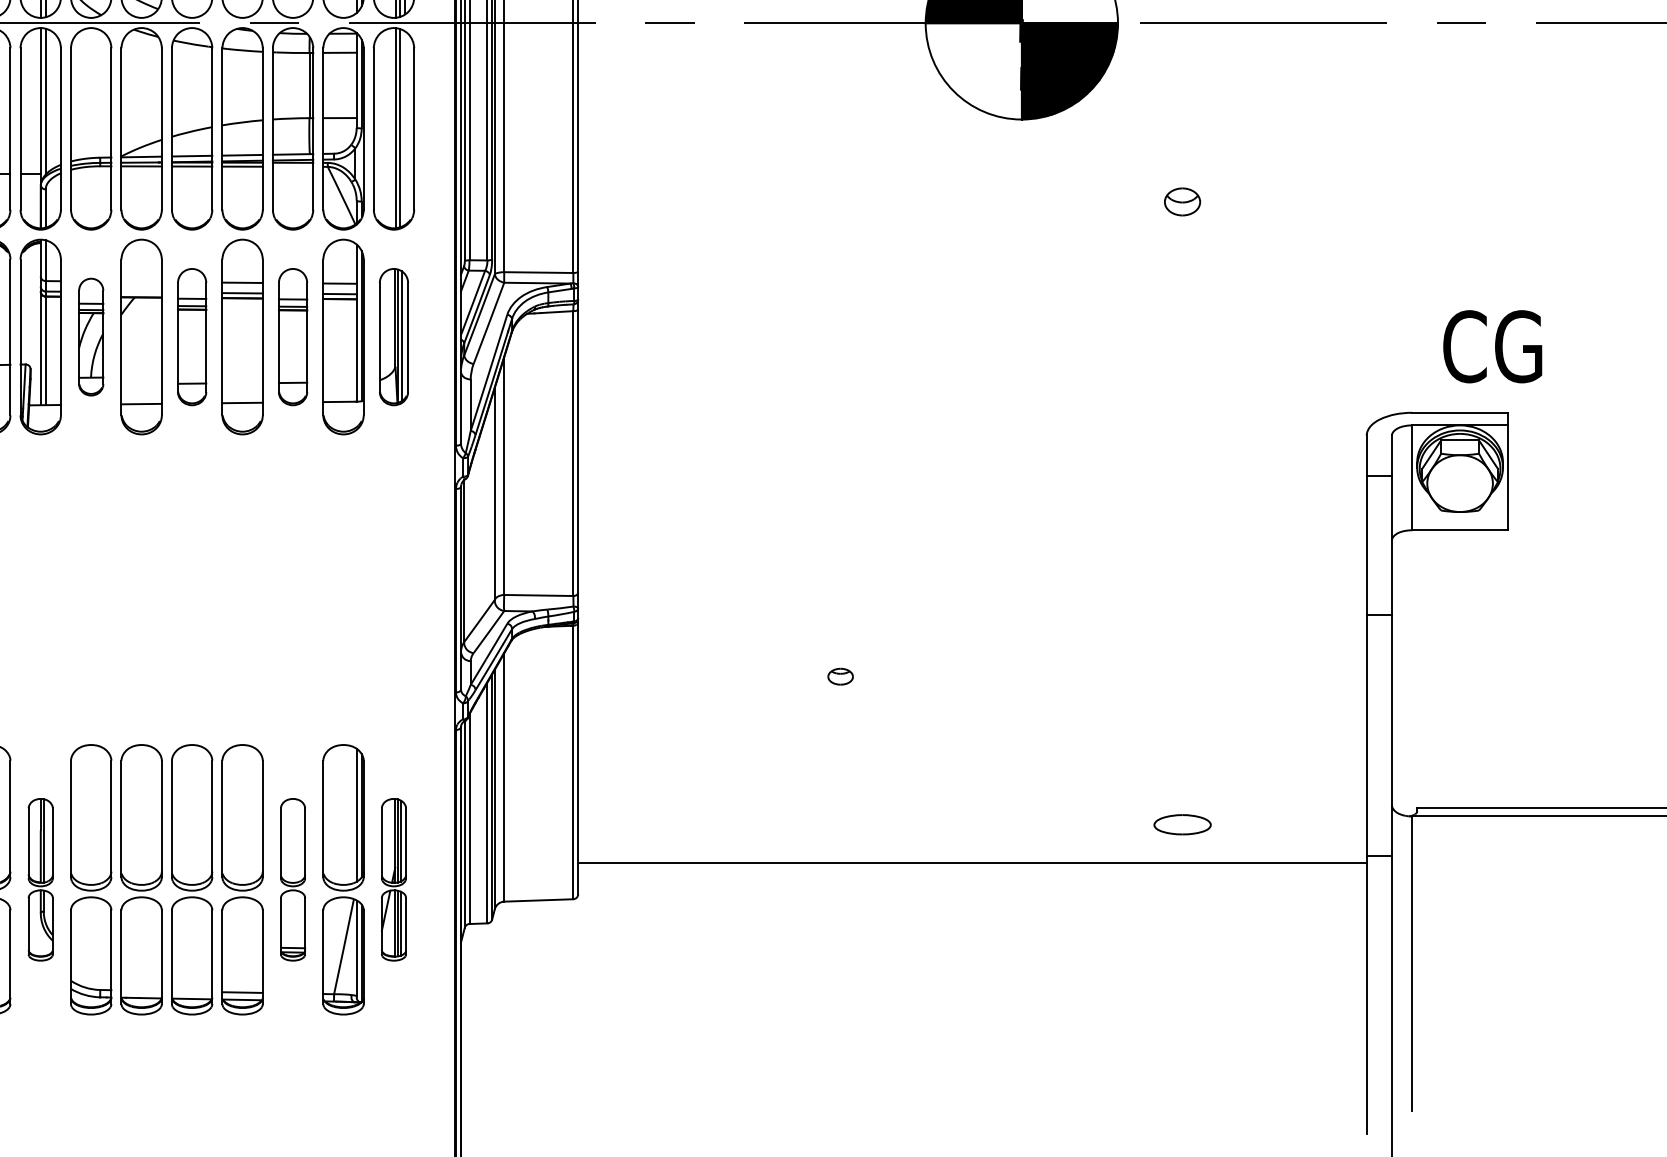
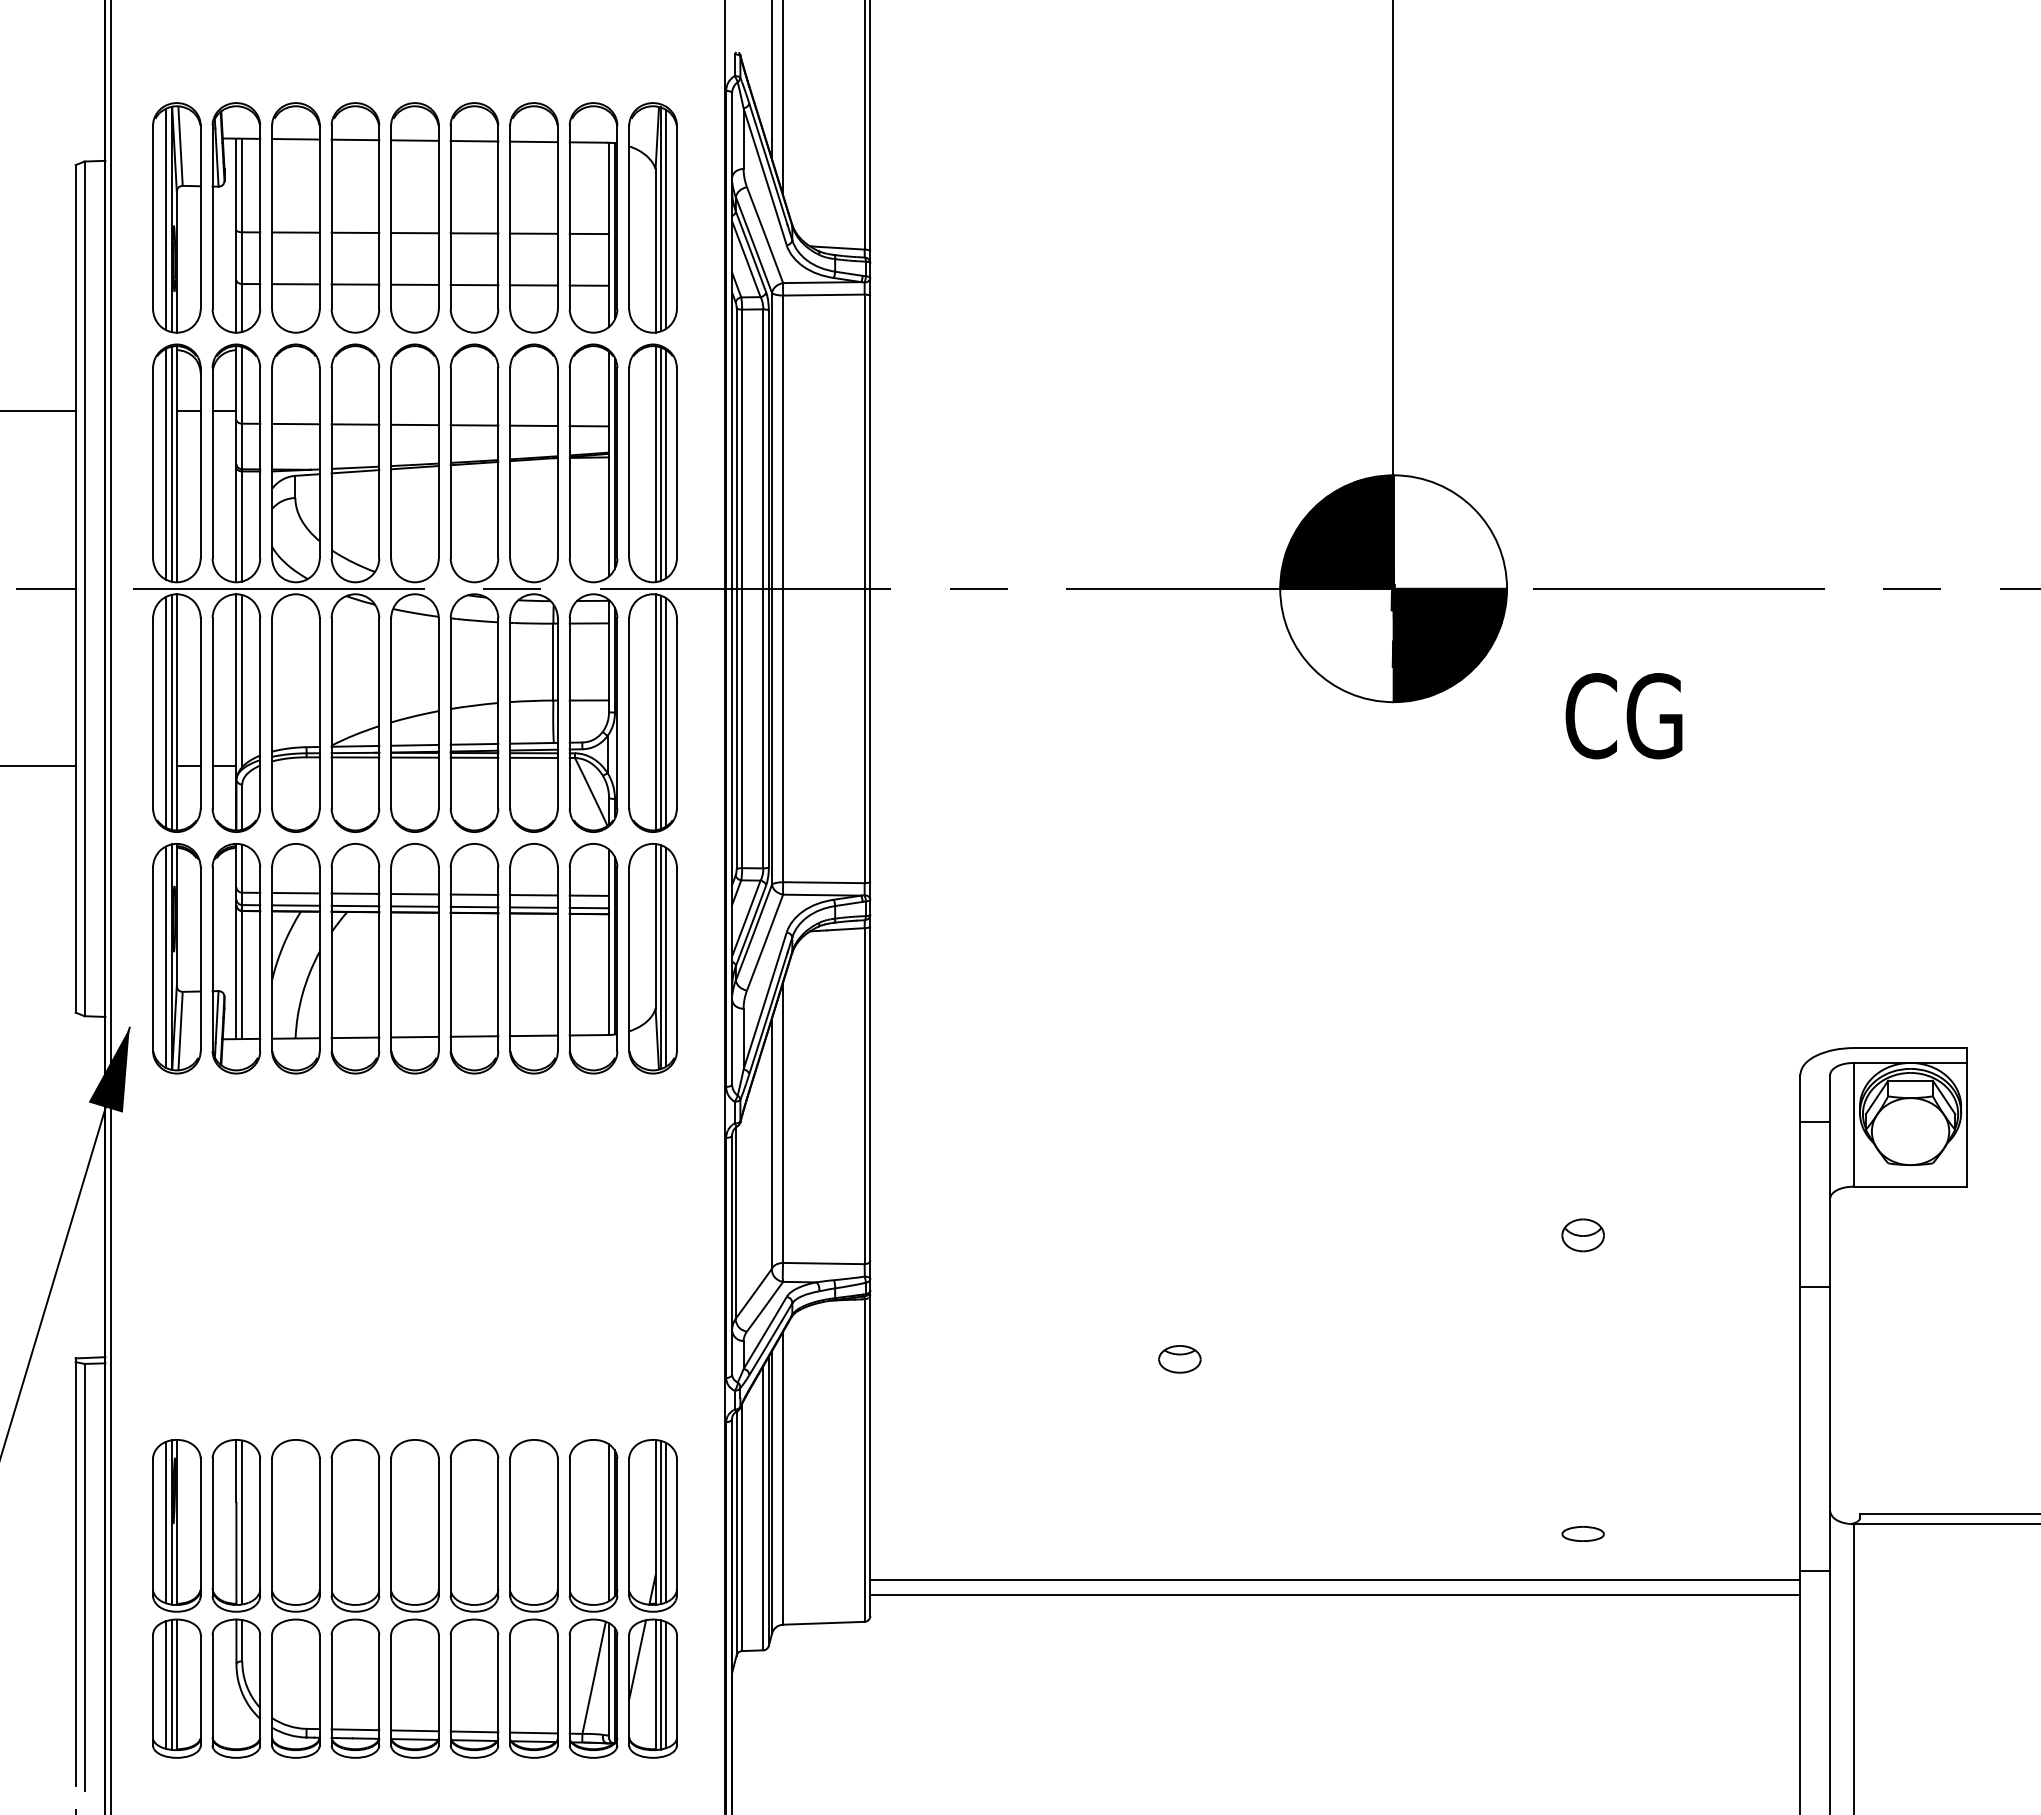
line: (405, 128) -> (666, 712), added
line: (292, 166) -> (533, 757), added
part: (1181, 202) -> (1582, 1235), moved
line: (141, 281) -> (355, 893), added
line: (141, 291) -> (355, 905), added
part: (90, 336) -> (295, 958), size x1.67
part: (191, 336) -> (414, 958), size x1.43
part: (292, 336) -> (533, 958), size x1.43
part: (393, 336) -> (652, 958), size x1.43
text: (1492, 347) -> (1623, 716), moved
part: (840, 676) -> (1179, 1359), size x1.43
part: (1181, 824) -> (1582, 1533), size x0.62
line: (972, 876) -> (1335, 1594), added
part: (40, 879) -> (236, 1598), size x1.67
part: (292, 879) -> (533, 1598), size x1.67
part: (393, 879) -> (652, 1598), size x1.67
line: (141, 990) -> (355, 1729), added
line: (191, 991) -> (414, 1730), added

